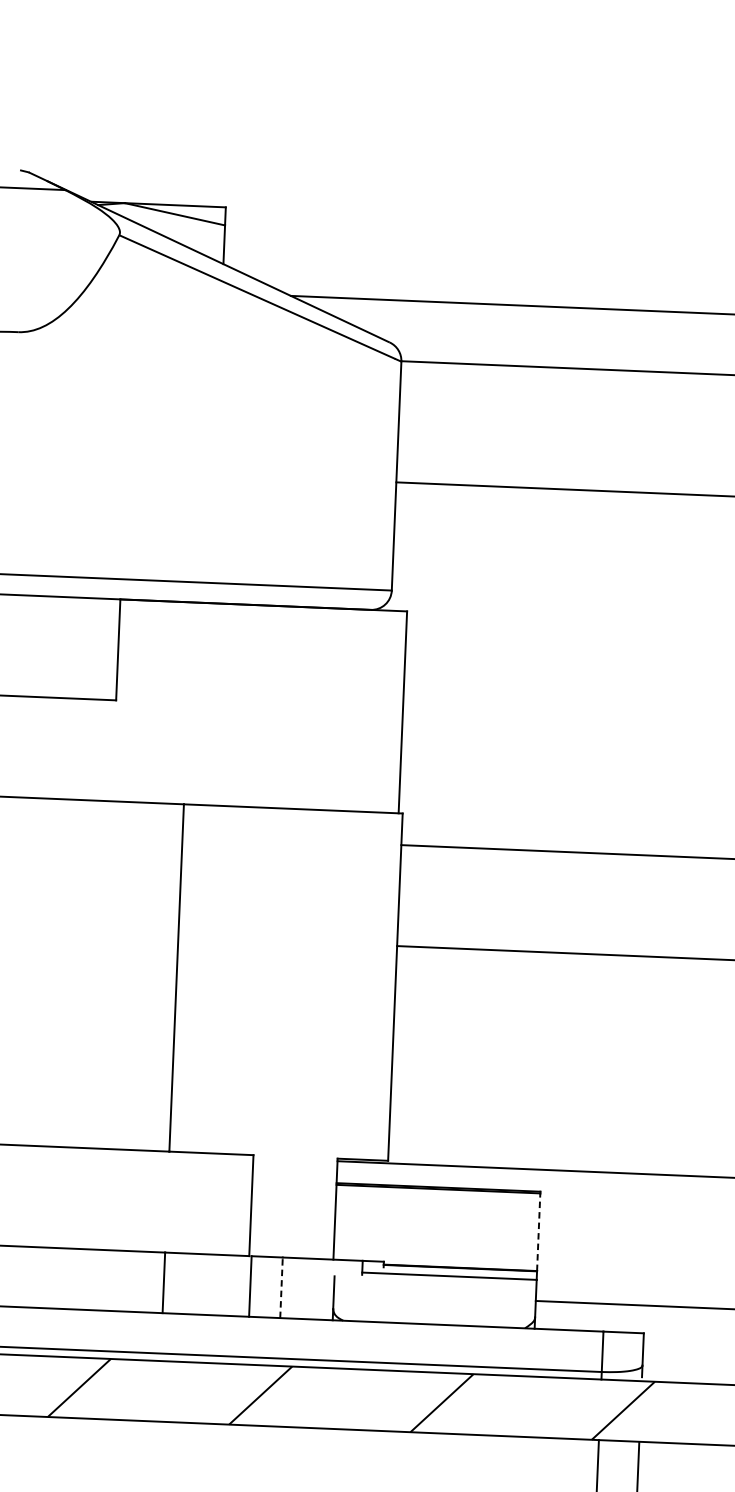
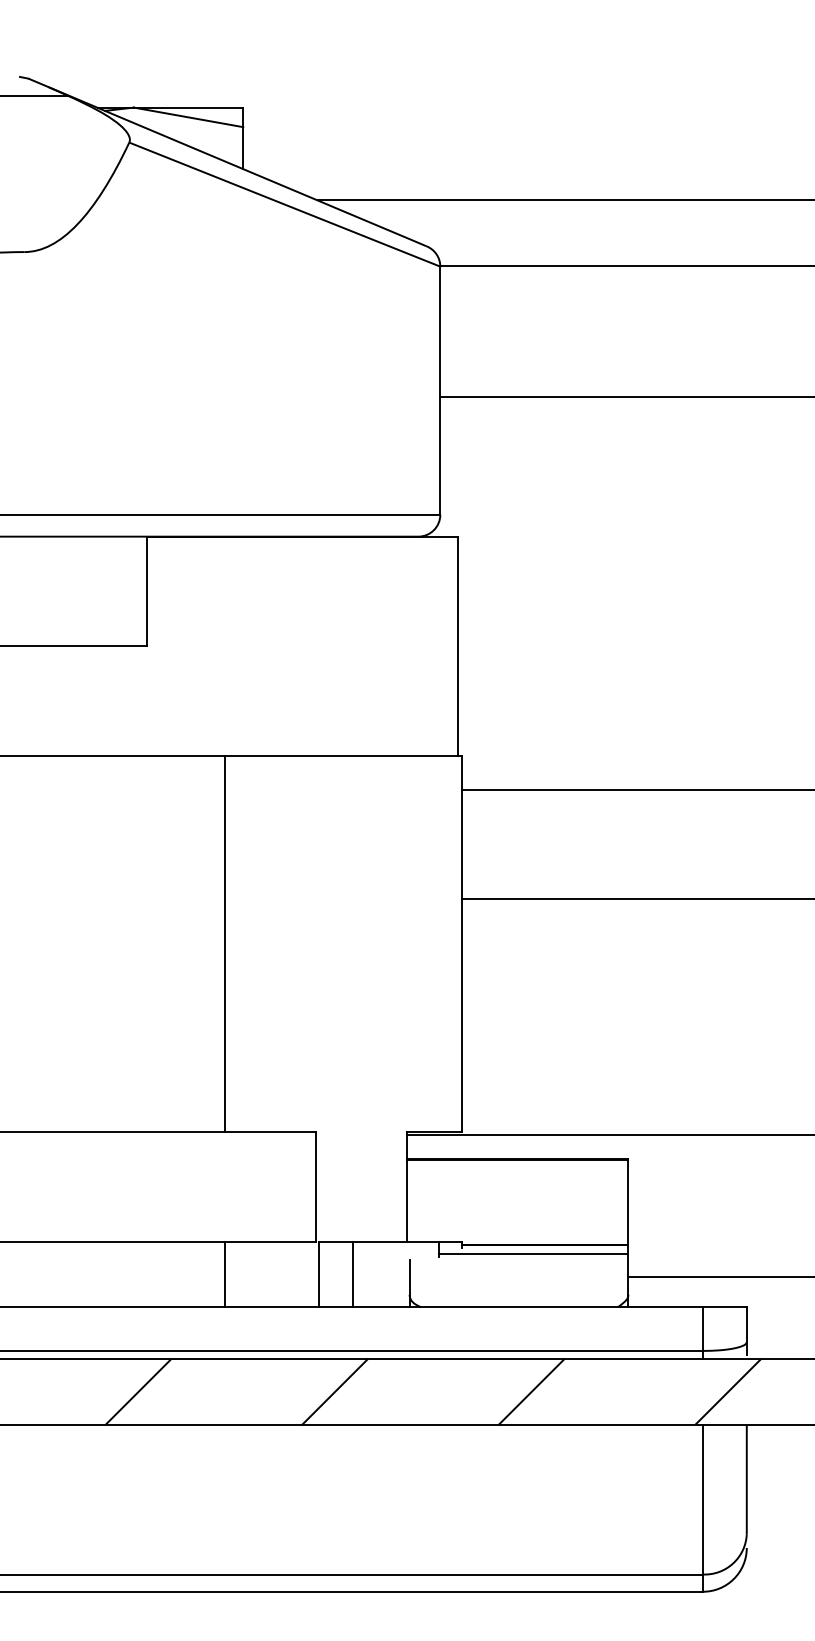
line: (538, 1232) -> (628, 1202), dashed -> solid
line: (281, 1287) -> (352, 1274), dashed -> solid

